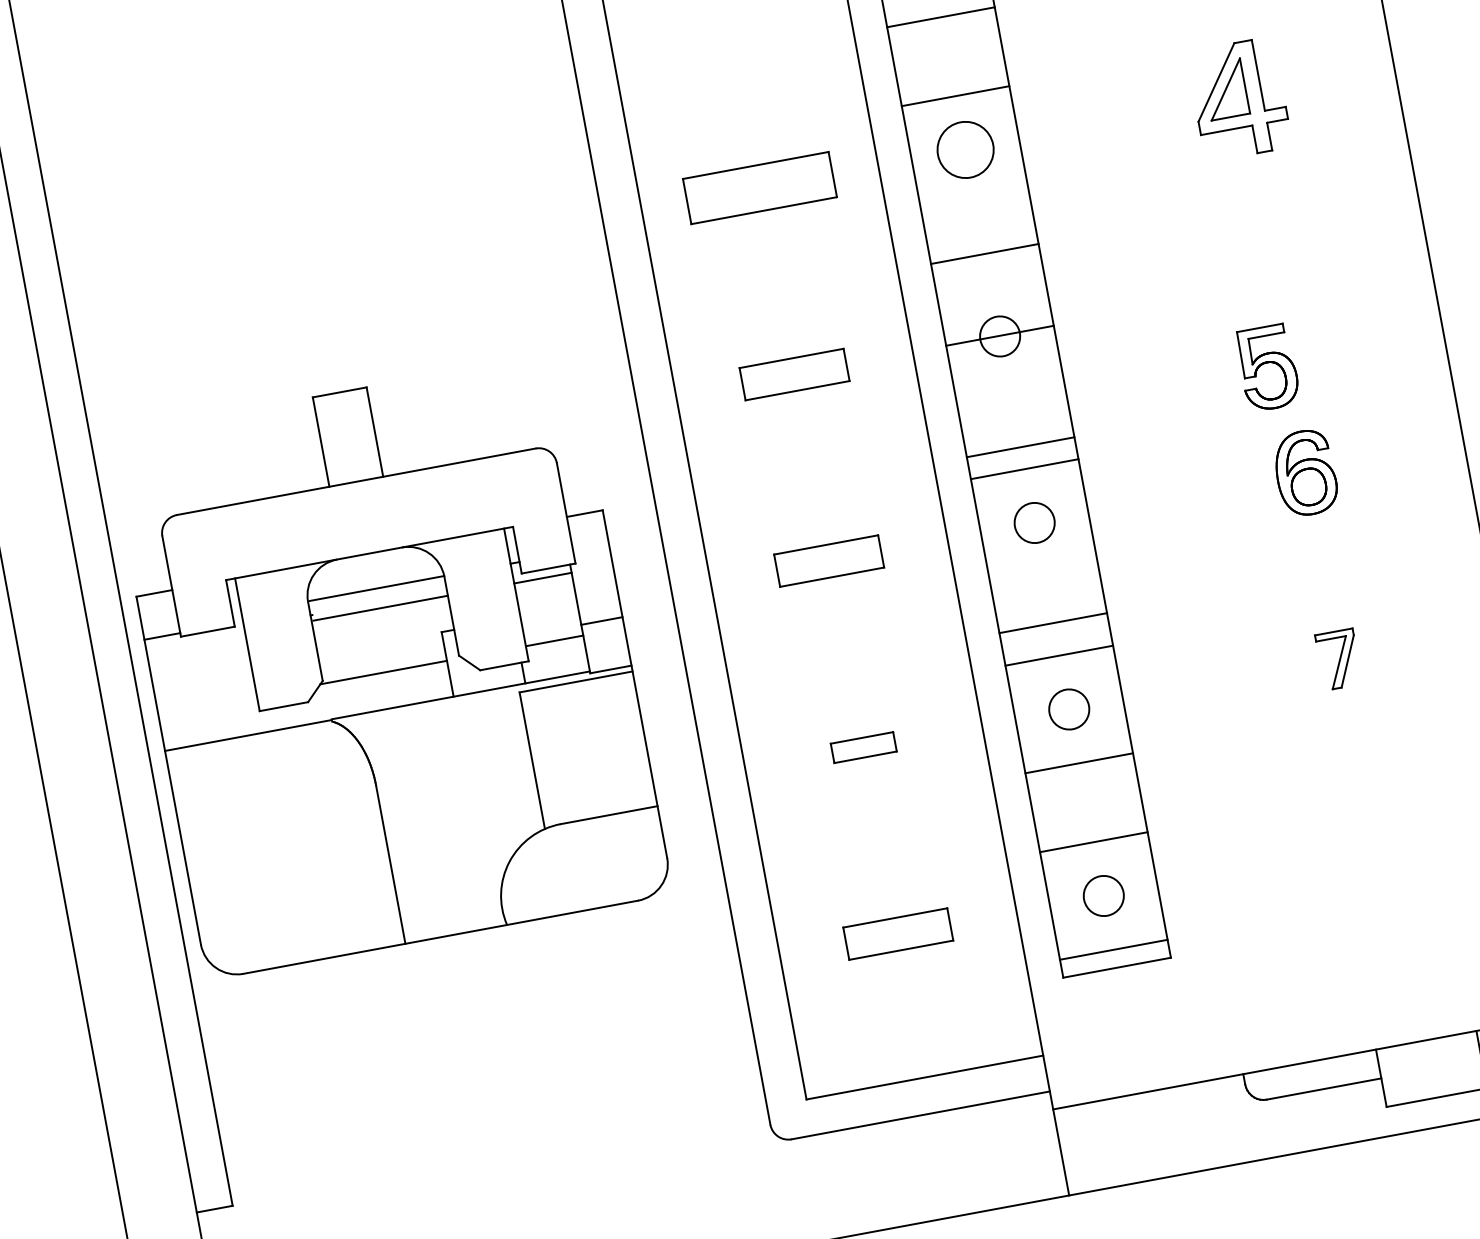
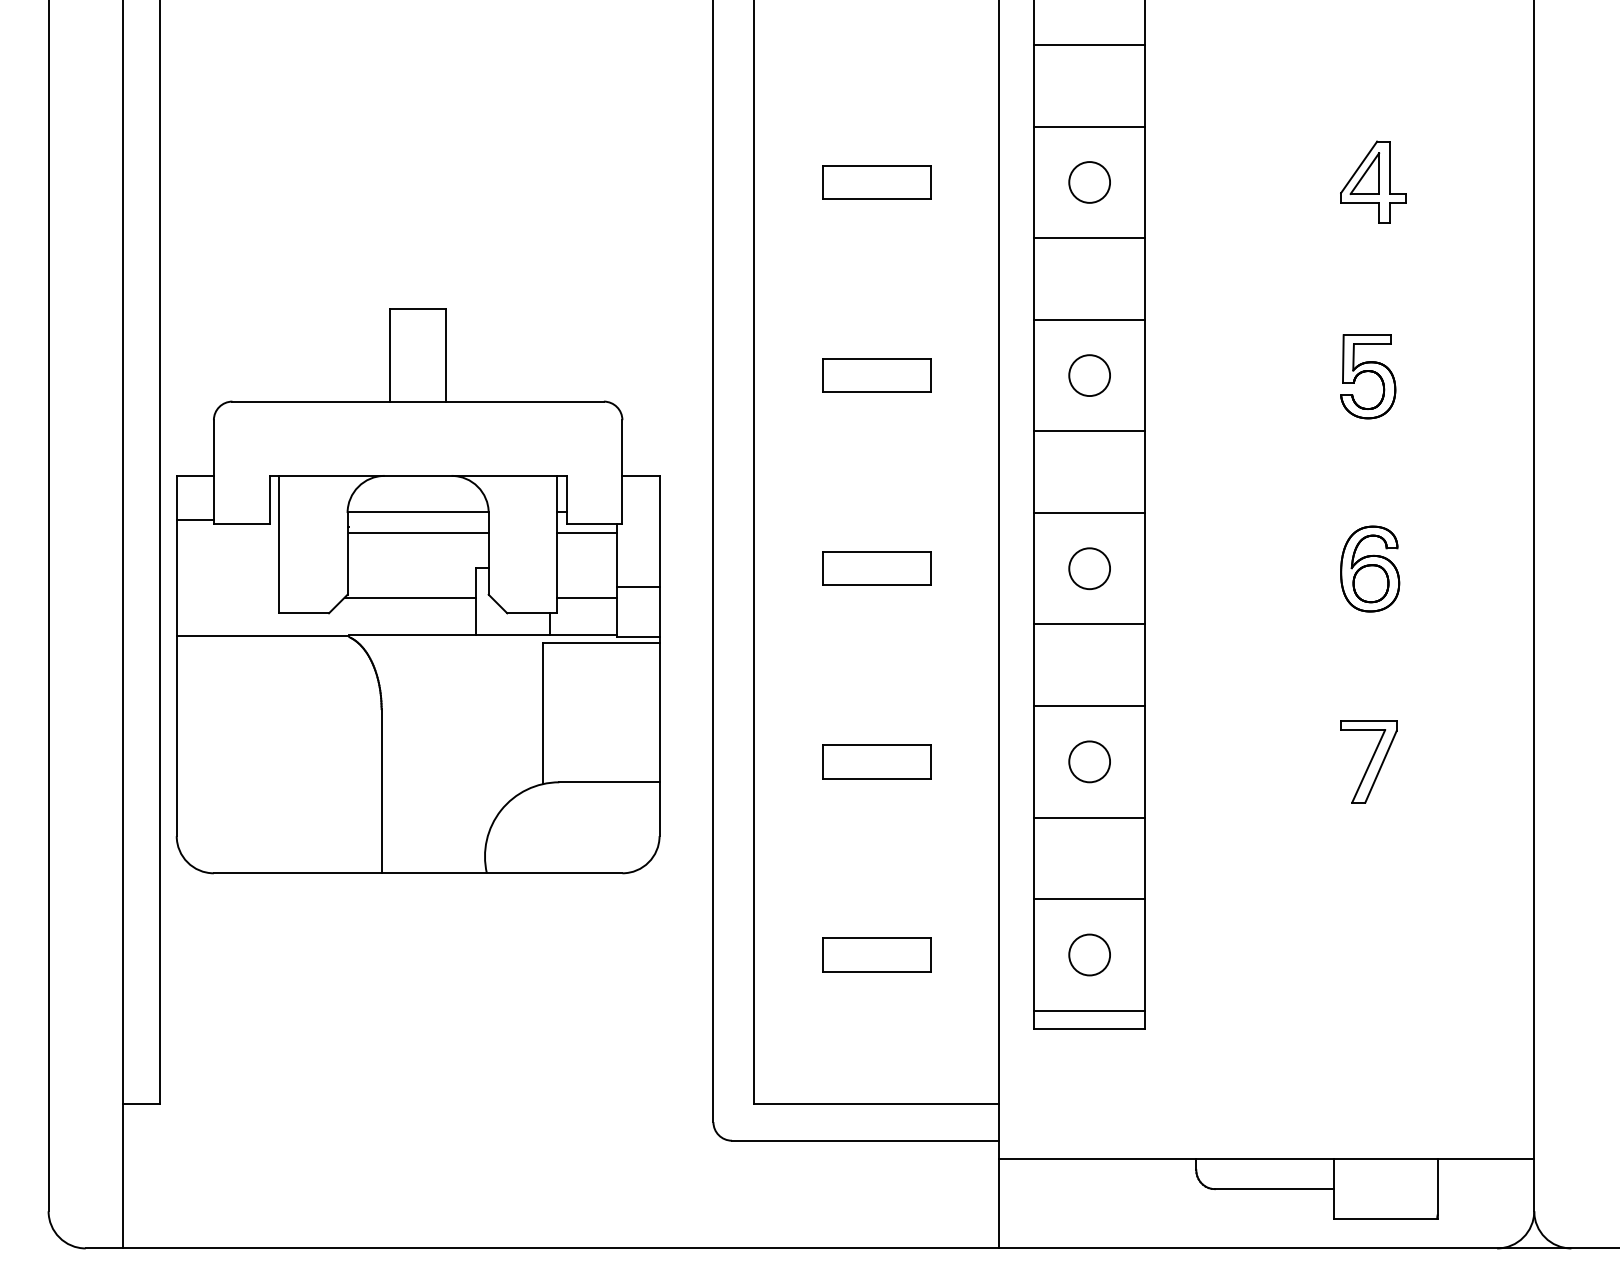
part: (1239, 98) -> (1373, 181), size x0.71
circle: (965, 150) -> (1089, 182), size x0.71
part: (759, 188) -> (876, 182), size x0.71
line: (984, 254) -> (1089, 238), moved
line: (999, 335) -> (1089, 319), moved
part: (1268, 367) -> (1368, 376), moved
line: (1020, 447) -> (1089, 431), moved
line: (1053, 623) -> (1089, 624), moved
part: (1338, 659) -> (1368, 761), size x1.43
part: (863, 747) -> (876, 761), size x1.67

